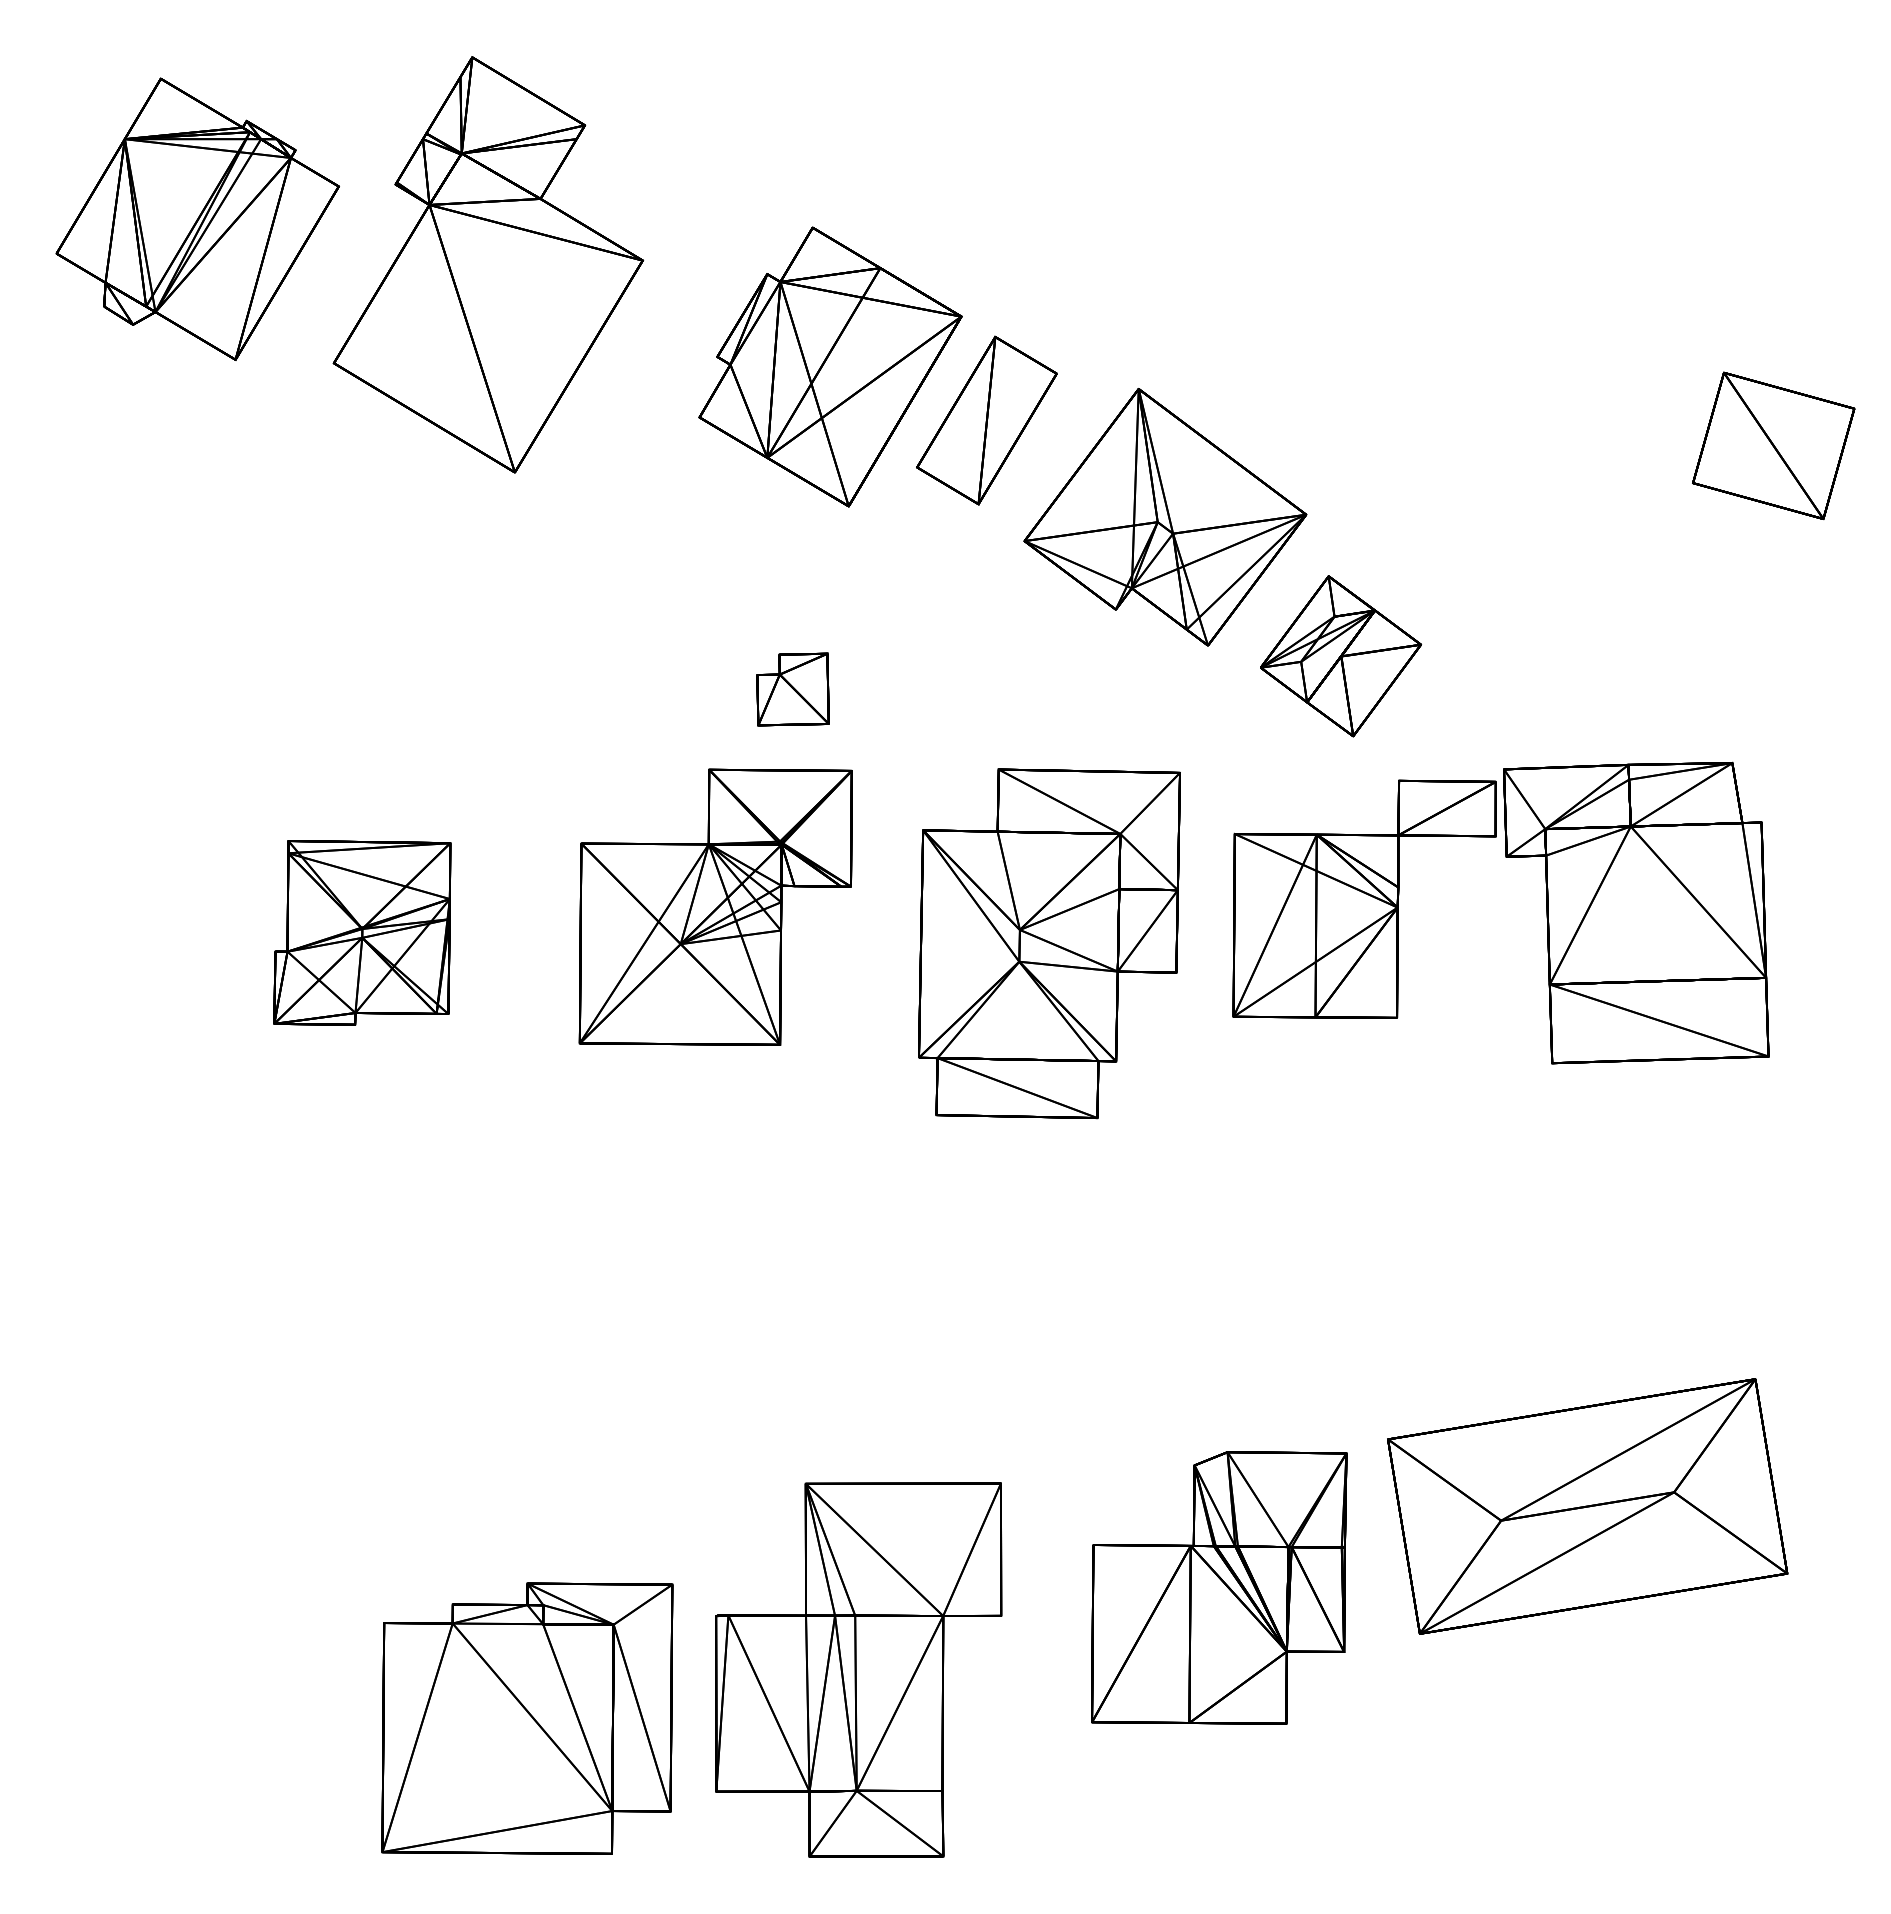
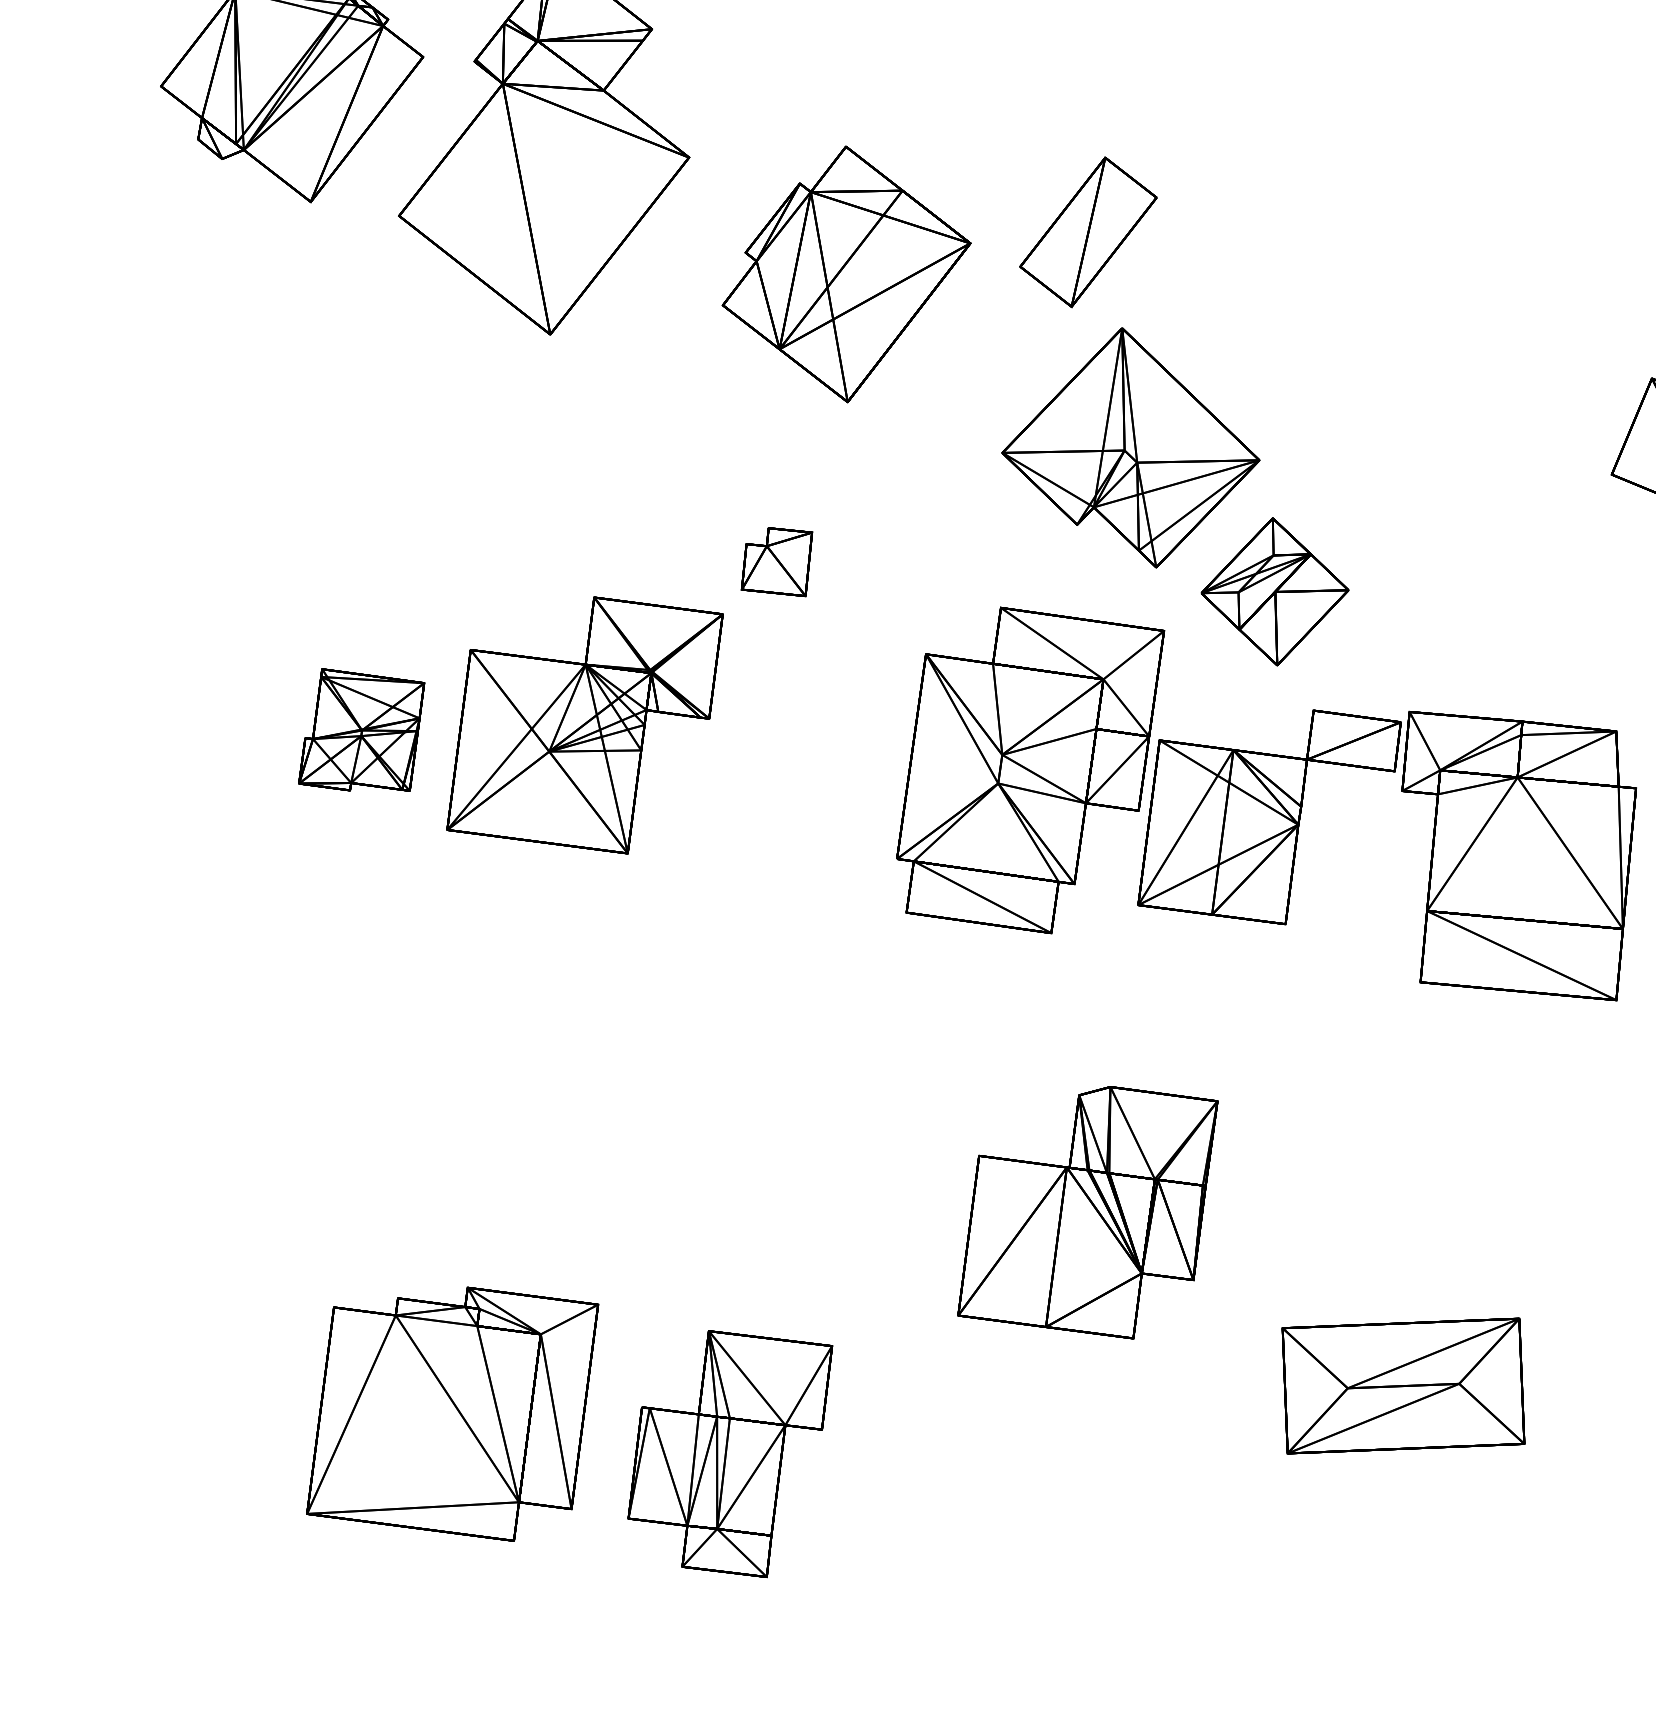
part: (986, 420) -> (1088, 232), moved
part: (715, 906) -> (584, 721), moved
part: (362, 932) -> (361, 732), size x0.7
part: (1049, 943) -> (1027, 770), moved
part: (1587, 1506) -> (1403, 1386), size x0.7
part: (1219, 1587) -> (1088, 1208), moved
part: (858, 1669) -> (727, 1452), size x0.7
part: (527, 1718) -> (452, 1409), moved

